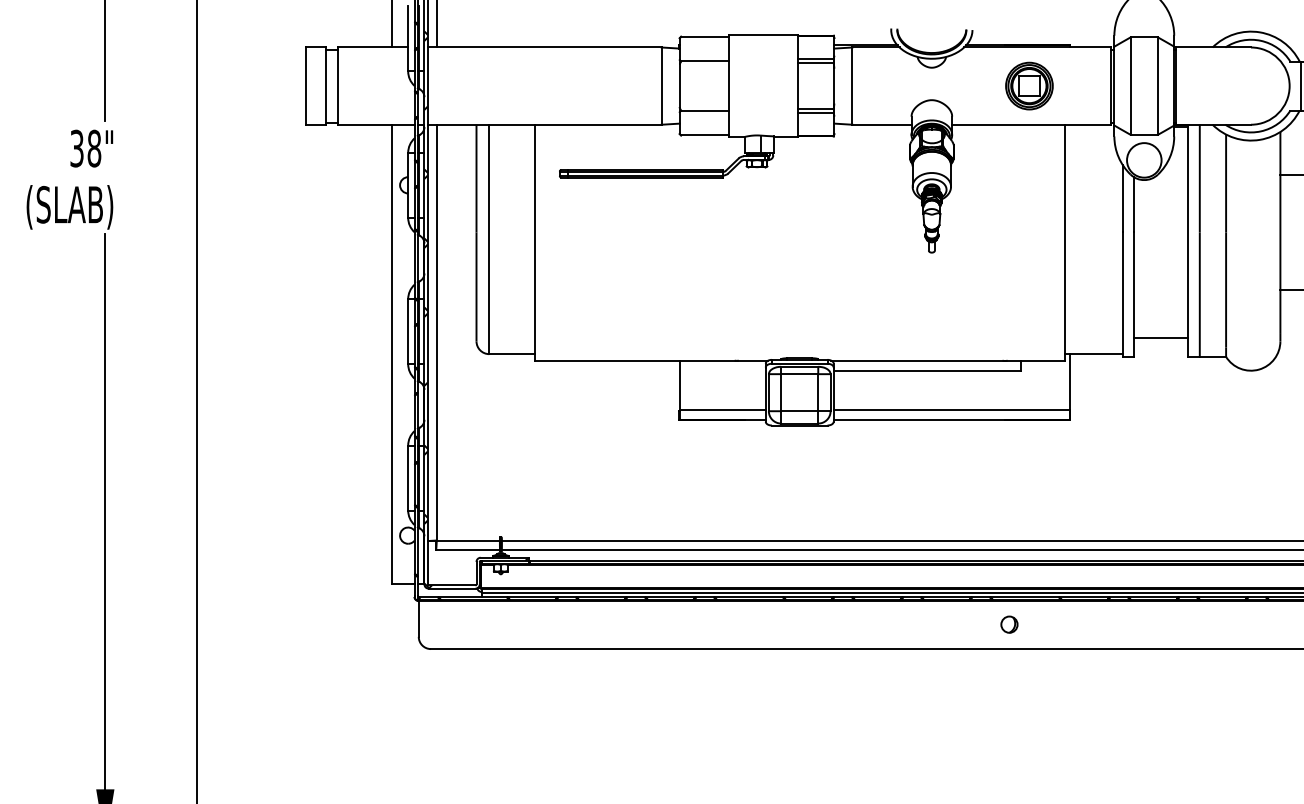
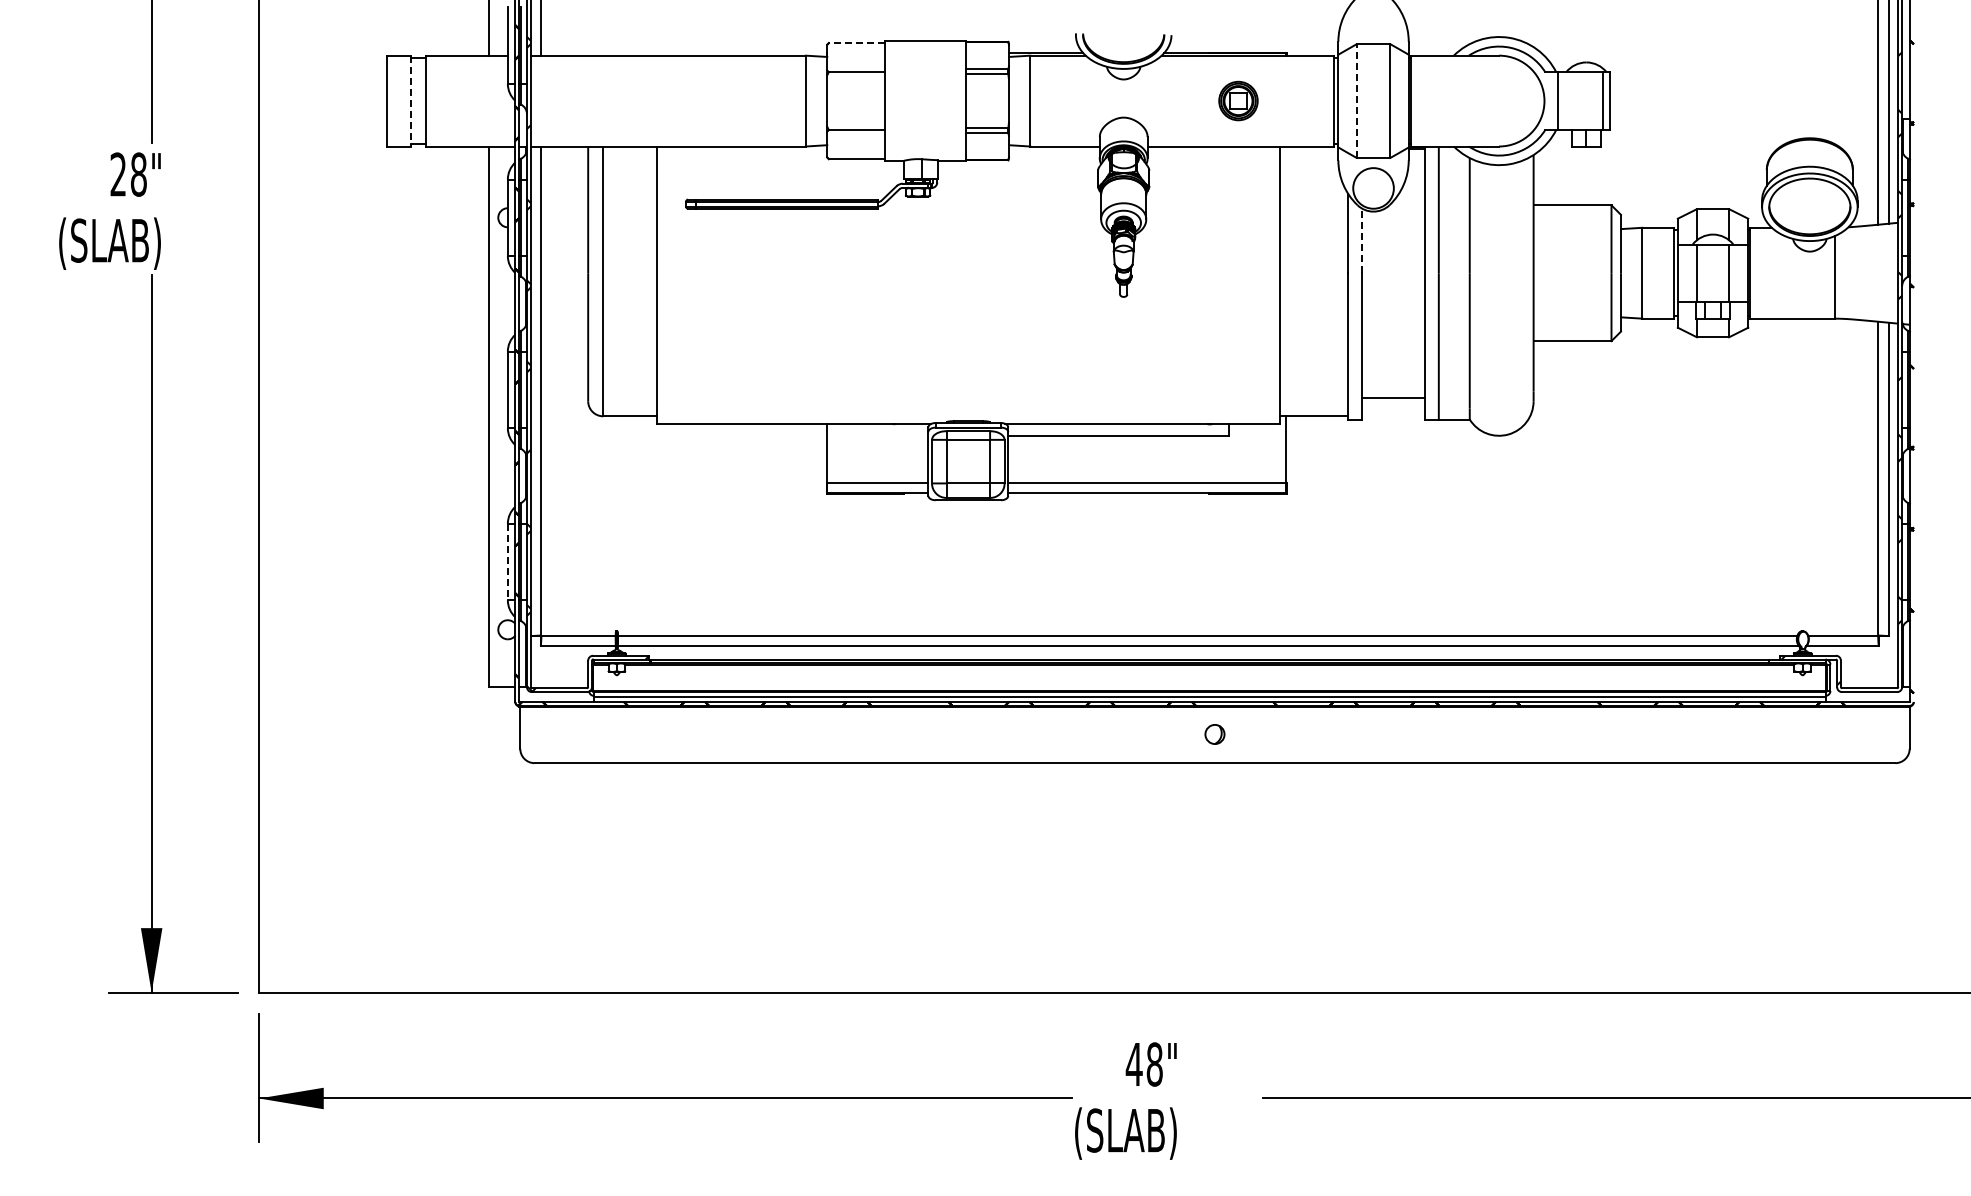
line: (704, 37) -> (856, 43), solid -> dashed
part: (1029, 85) -> (1238, 100), size x0.7
line: (1130, 85) -> (1357, 100), solid -> dashed
line: (326, 86) -> (411, 101), solid -> dashed
text: (77, 148) -> (118, 174), 38" -> 28"
line: (1134, 204) -> (1362, 240), solid -> dashed
line: (407, 478) -> (507, 562), solid -> dashed

